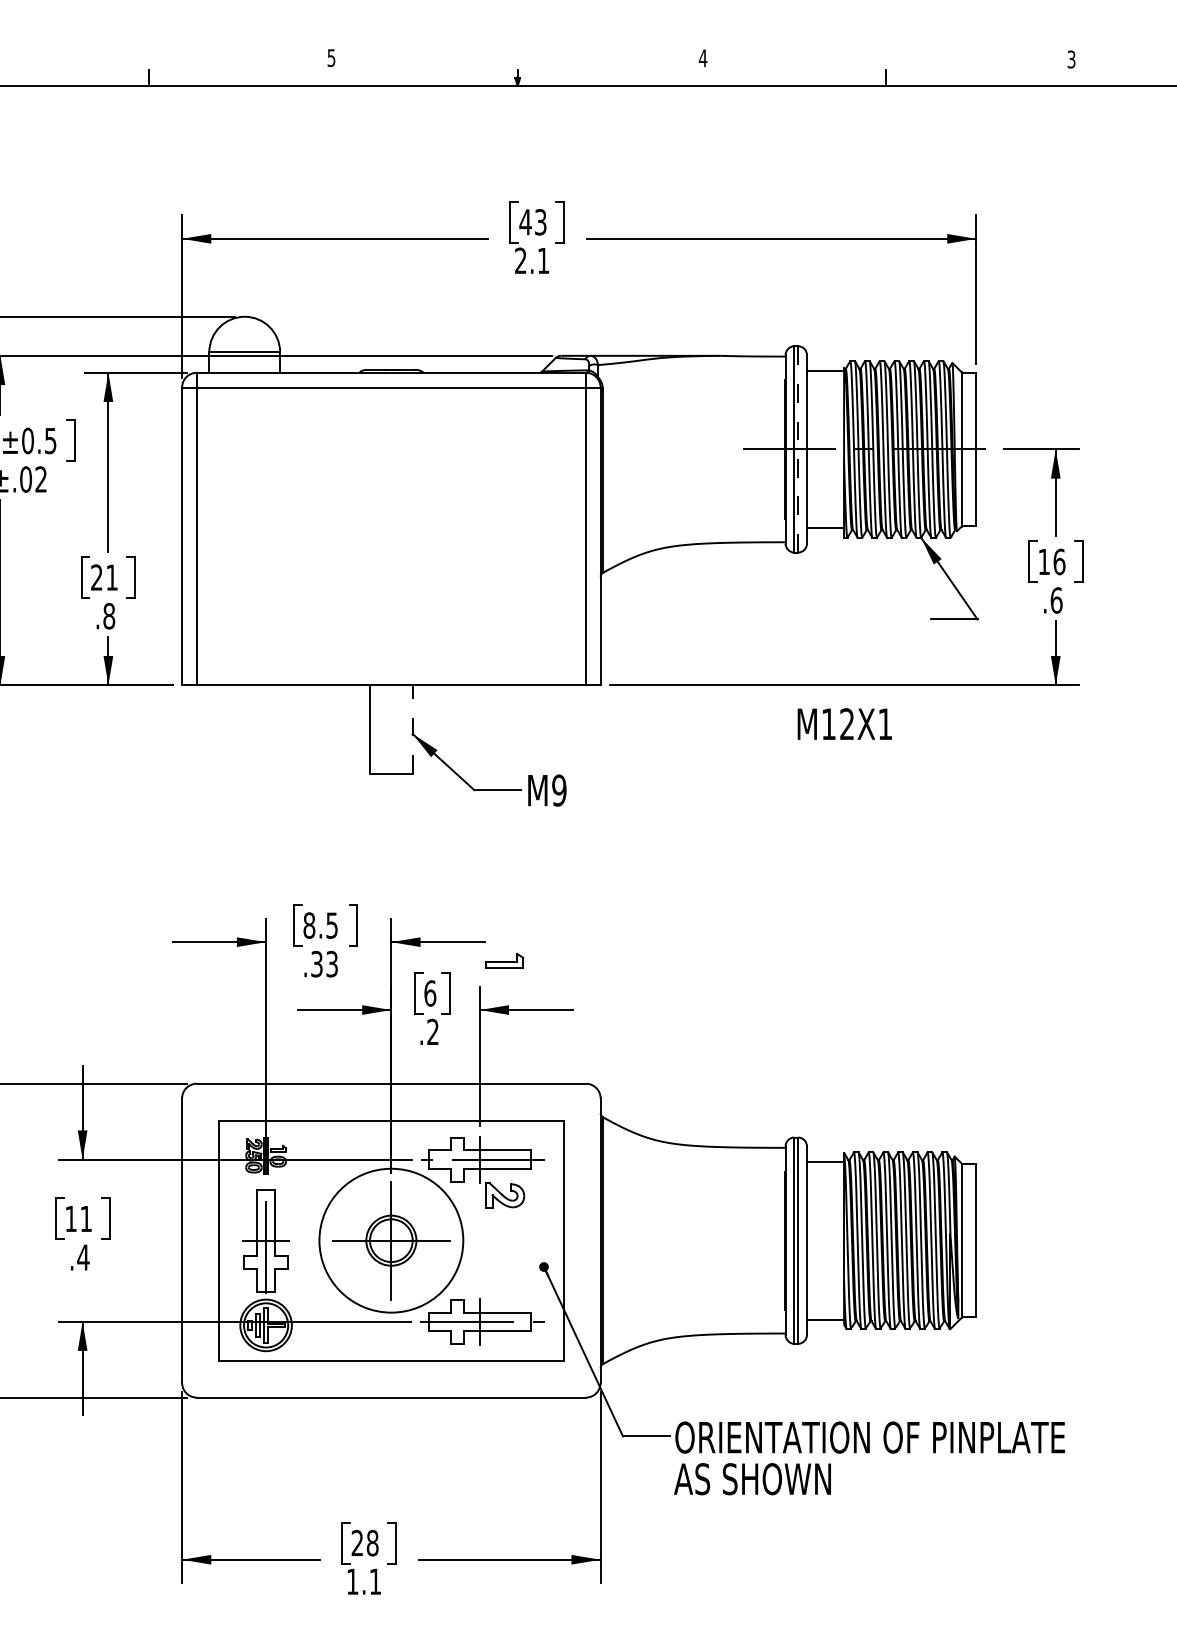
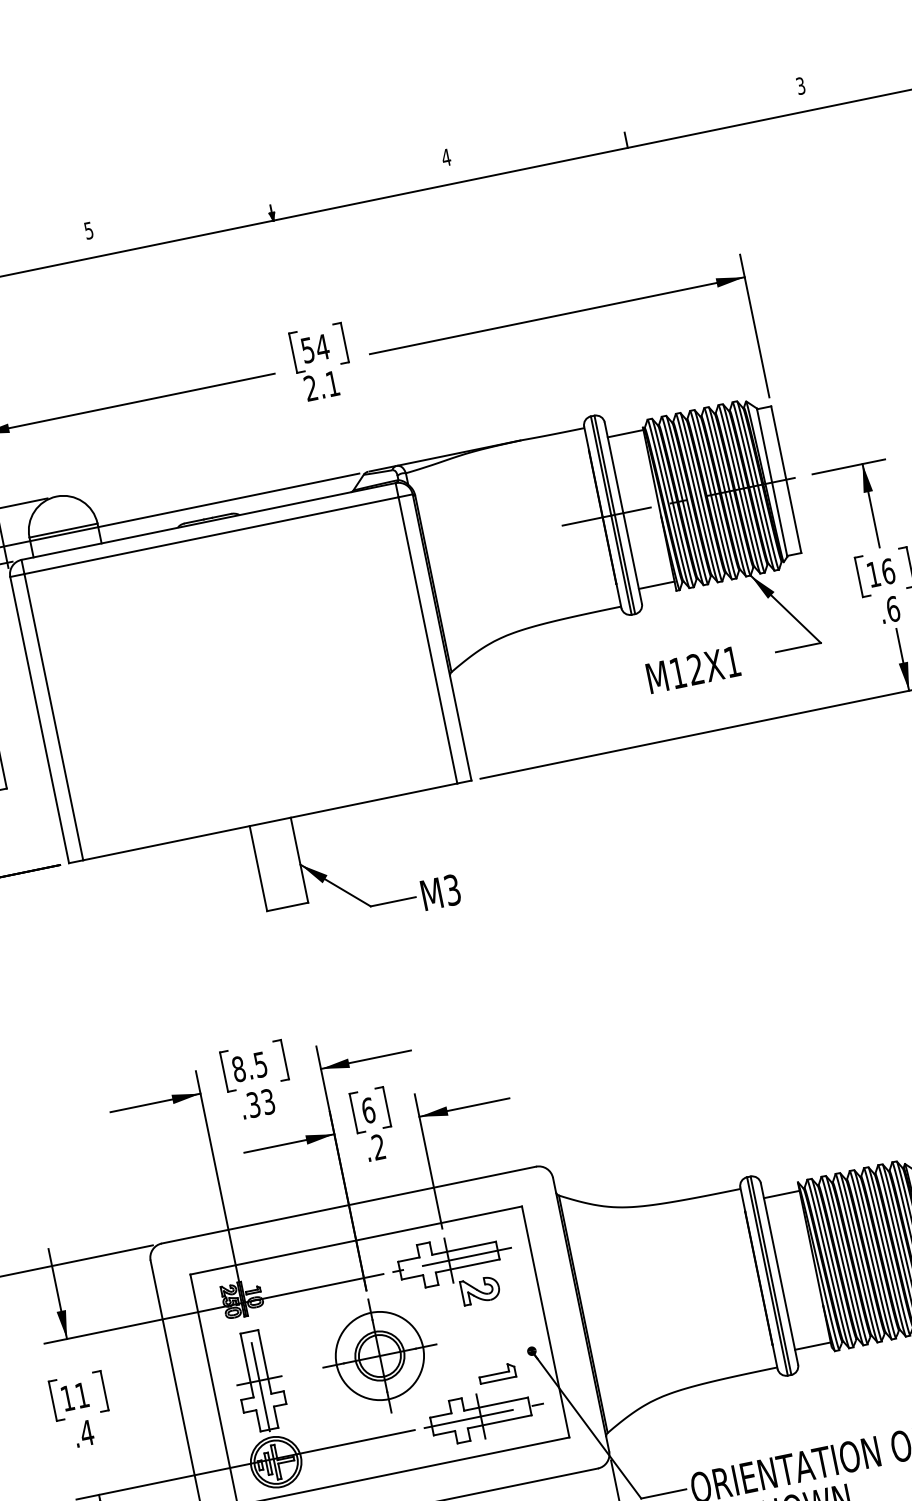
text: (533, 222) -> (315, 348), 43 -> 54
line: (798, 448) -> (615, 513), dashed -> solid
text: (844, 723) -> (693, 669), moved
line: (412, 728) -> (299, 859), dashed -> solid
text: (559, 790) -> (452, 889), M9 -> M3
part: (504, 960) -> (496, 1372), moved
circle: (391, 1240) -> (379, 1355), size x0.62

